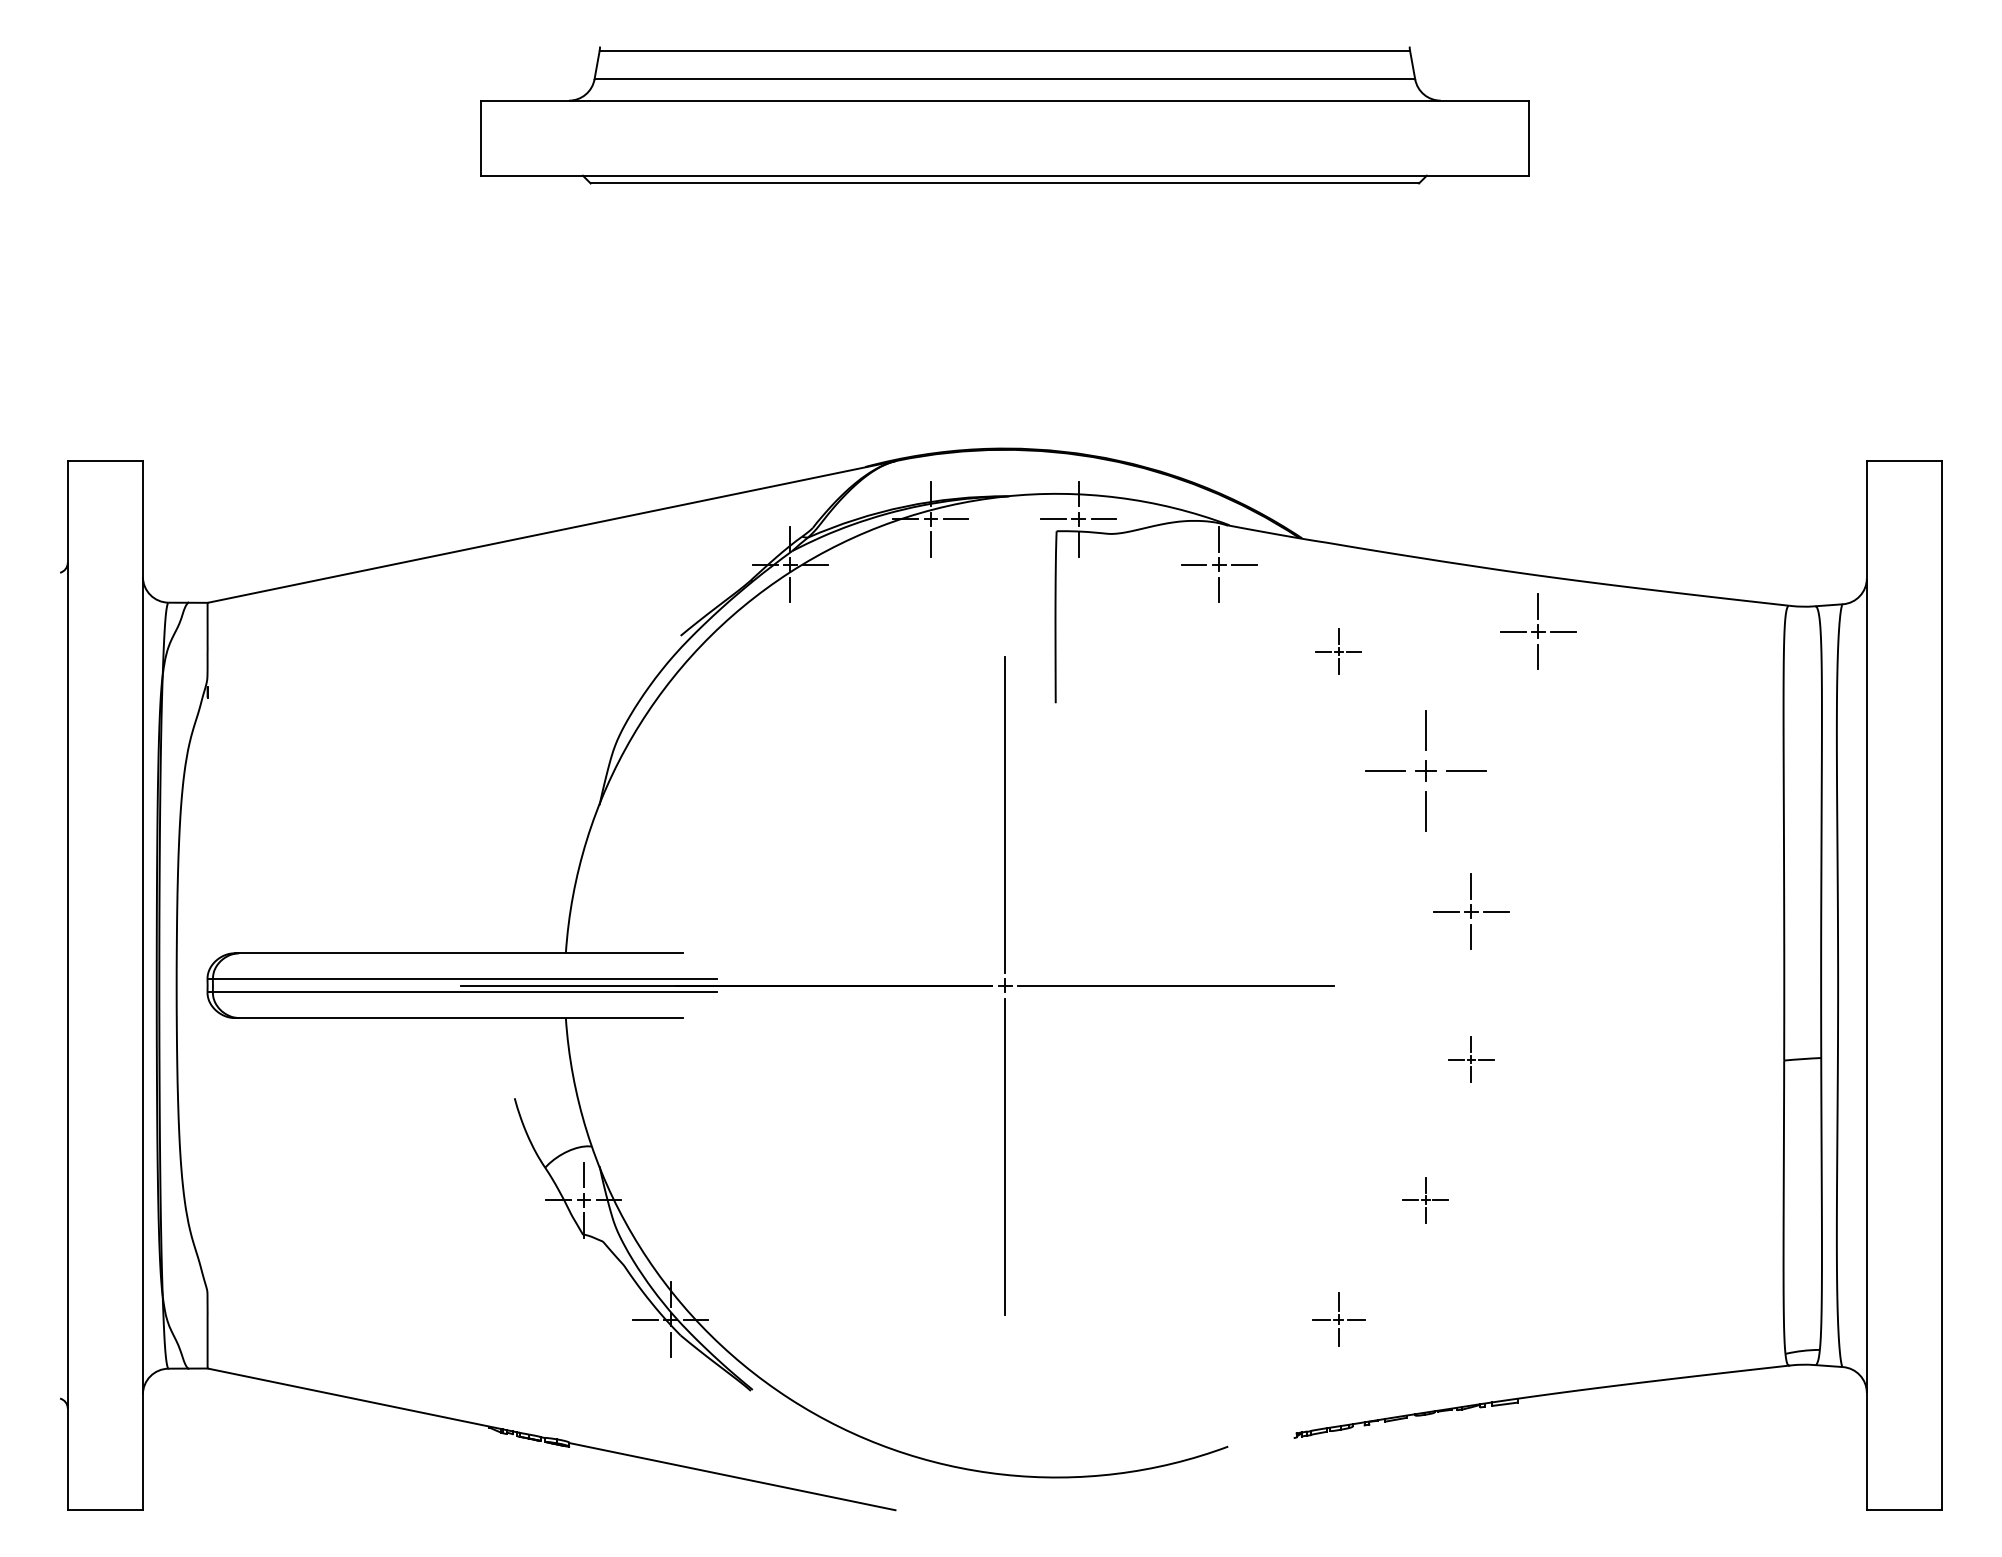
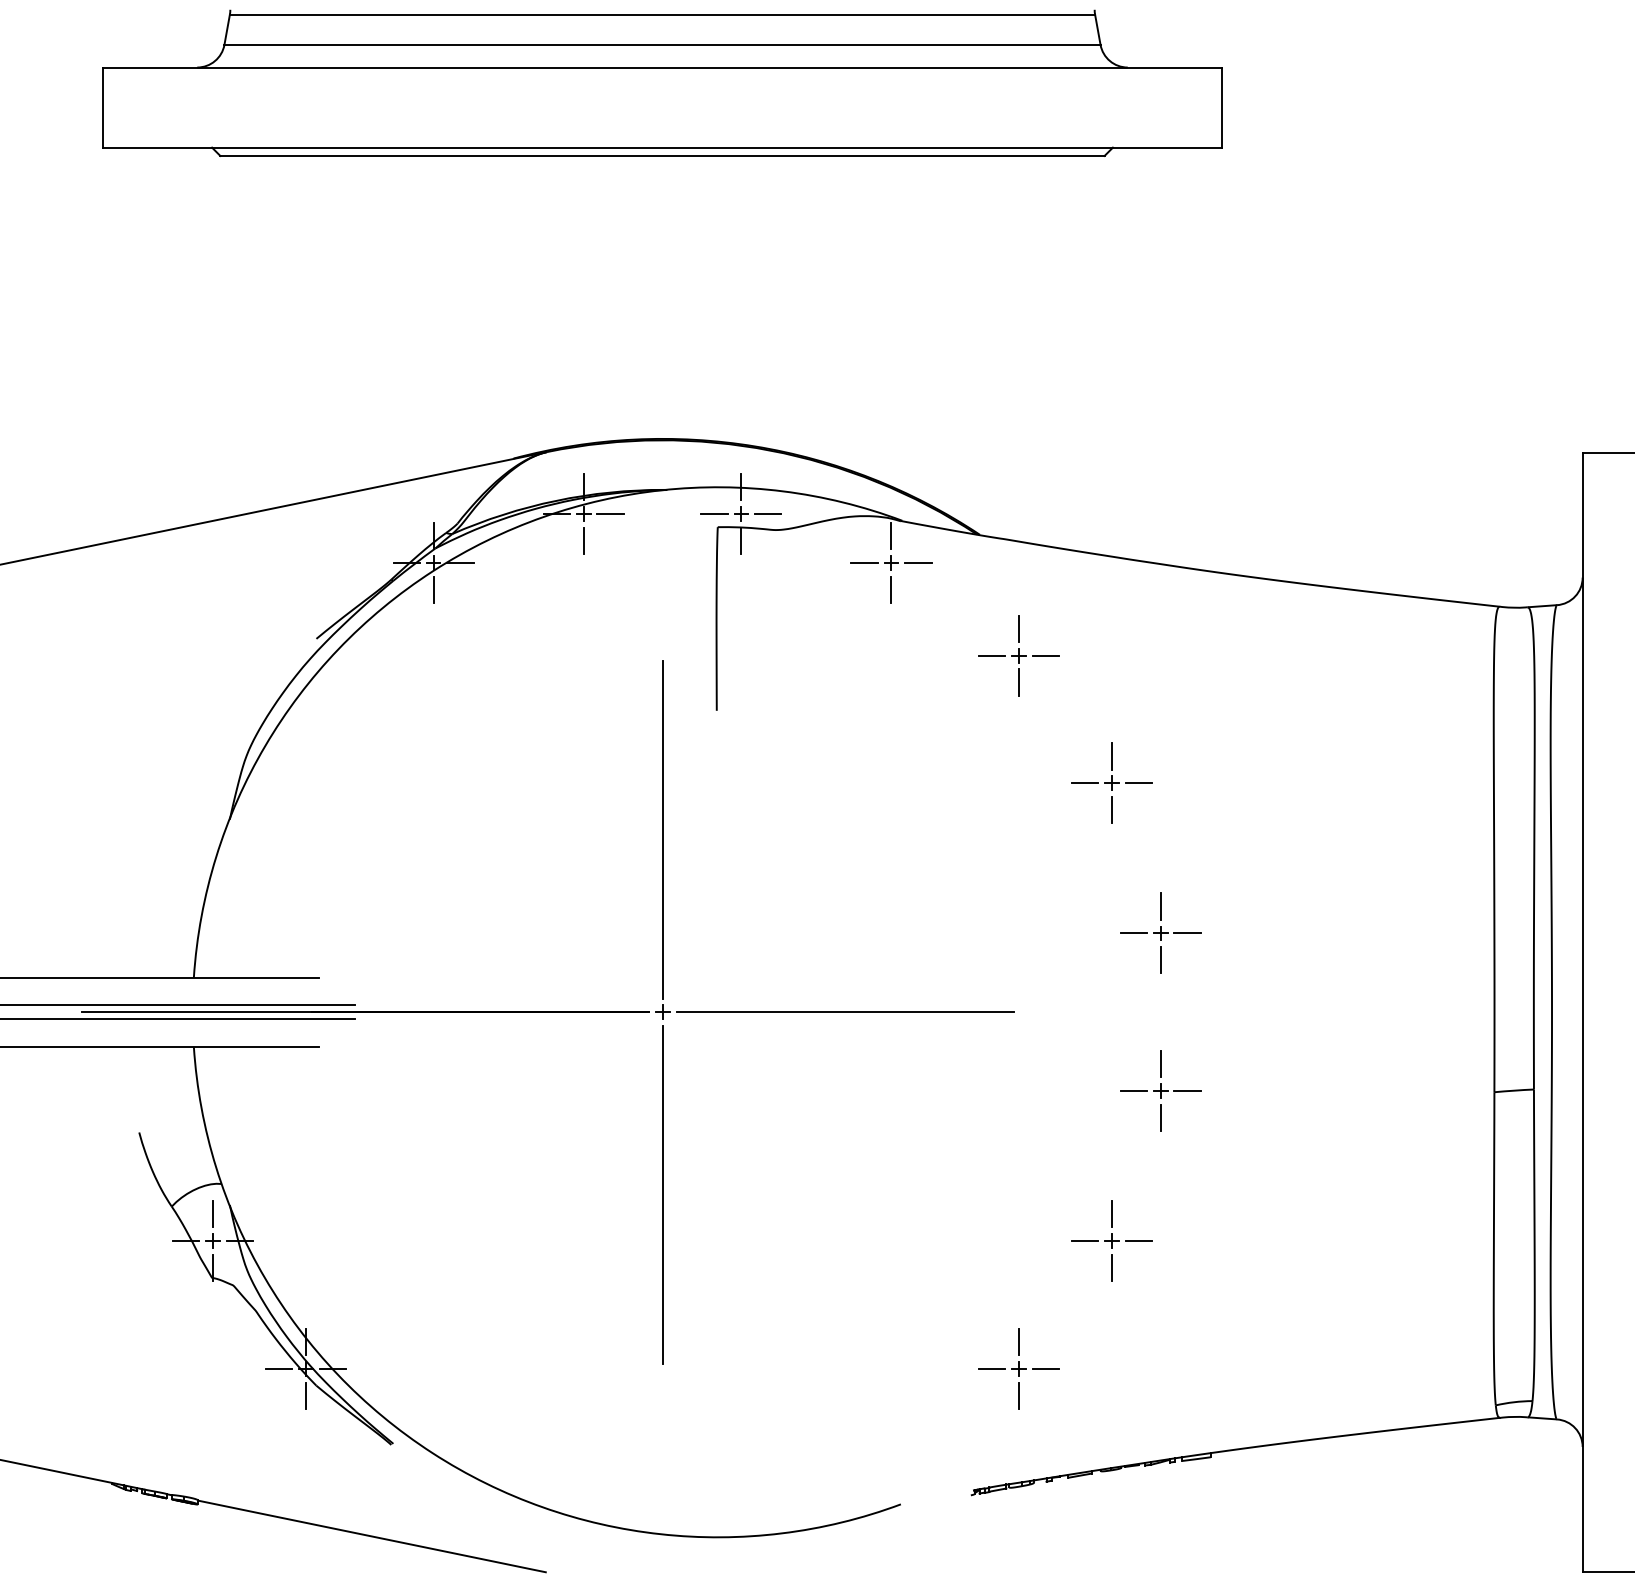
part: (1538, 631) -> (1232, 634), removed
part: (1338, 651) -> (1018, 655), size x1.67
part: (1425, 771) -> (1111, 783), size x0.62
part: (1471, 1059) -> (1160, 1091), size x1.67
part: (1425, 1200) -> (1111, 1241), size x1.67
part: (1338, 1319) -> (1018, 1368), size x1.43

